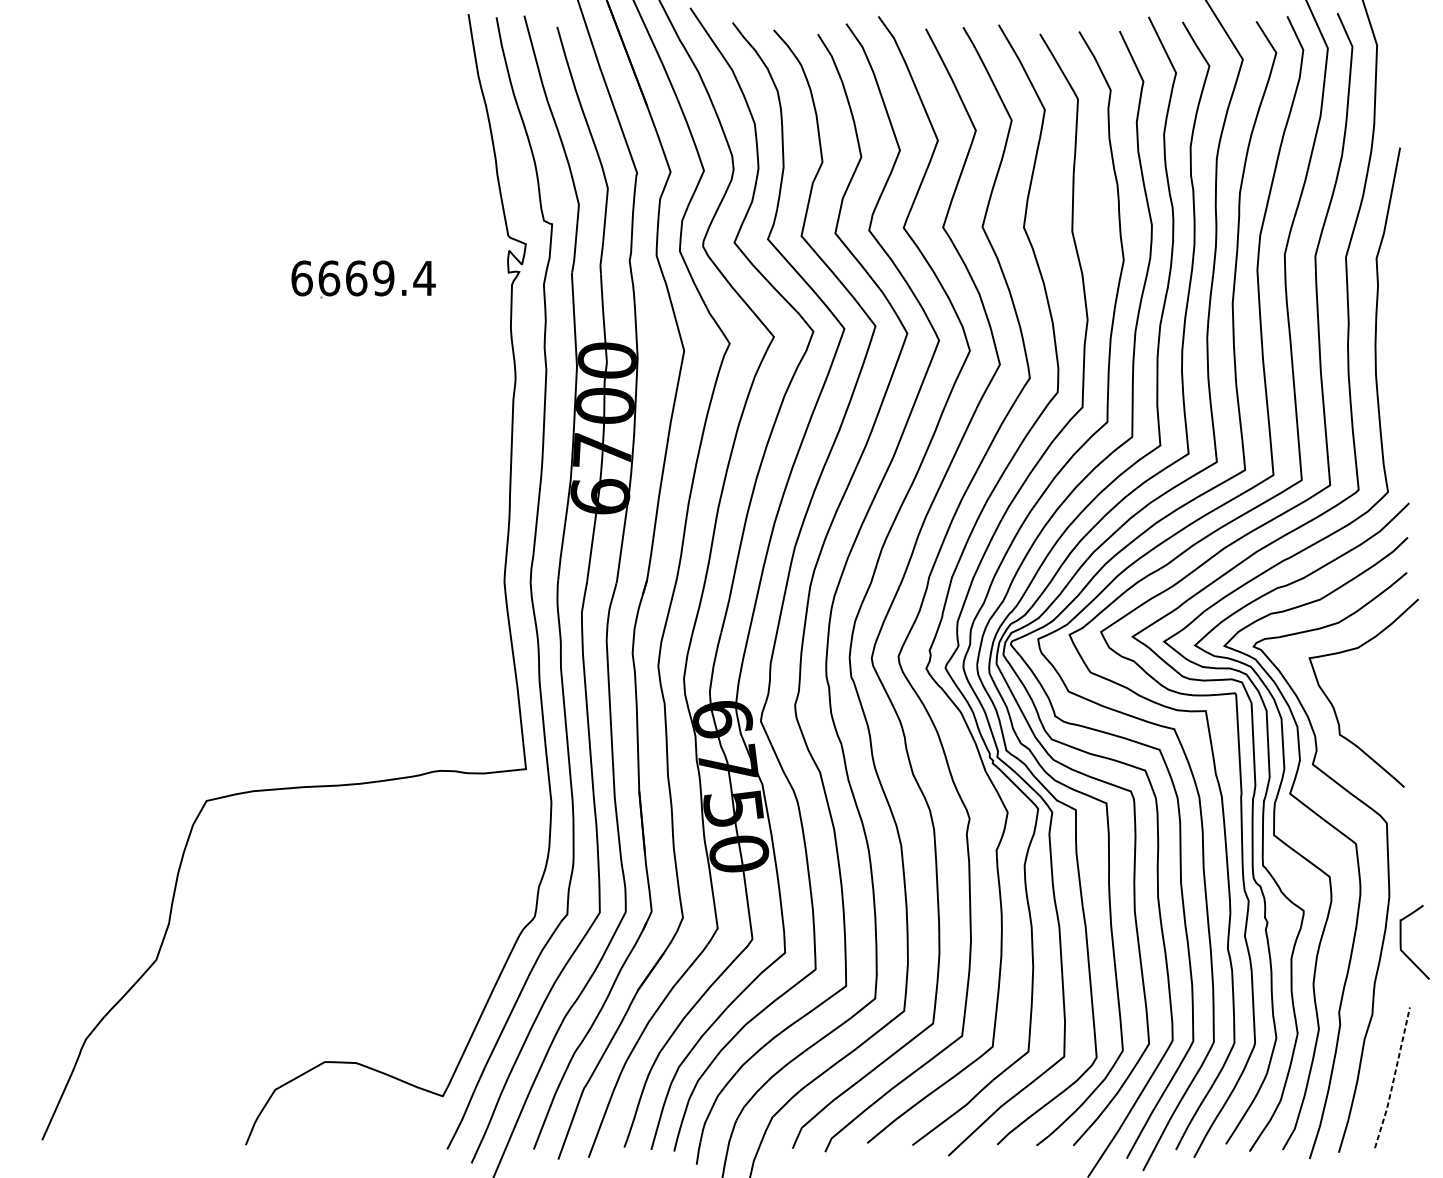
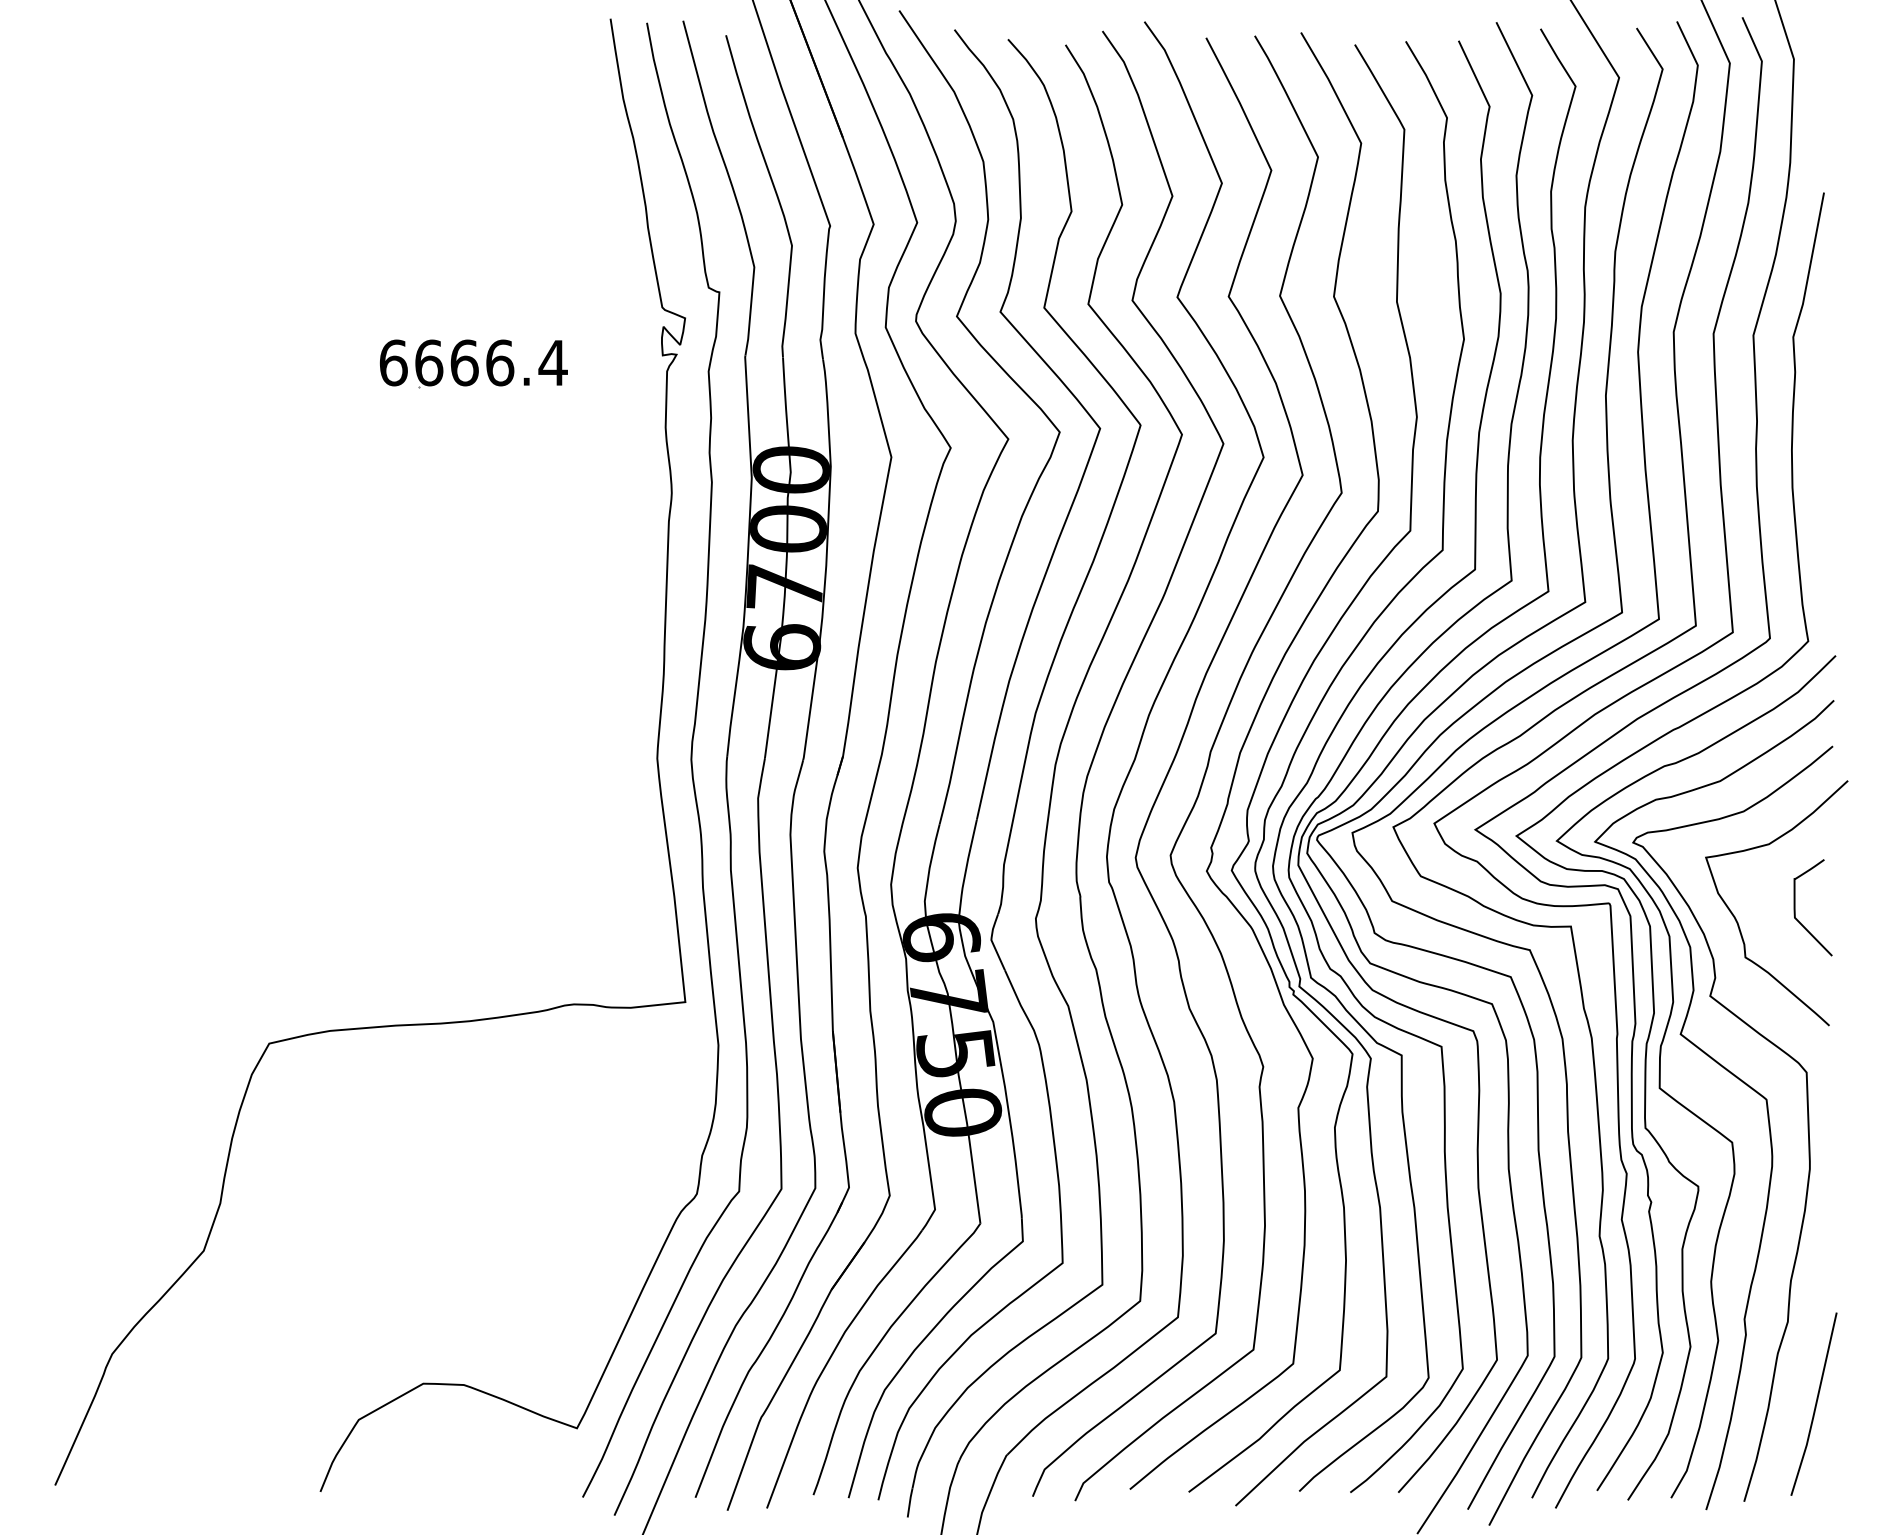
text: (384, 278) -> (500, 362), 6669.4 -> 6666.4
curve: (1401, 942) -> (1795, 907), moved
line: (1393, 1078) -> (1815, 1405), dashed -> solid

